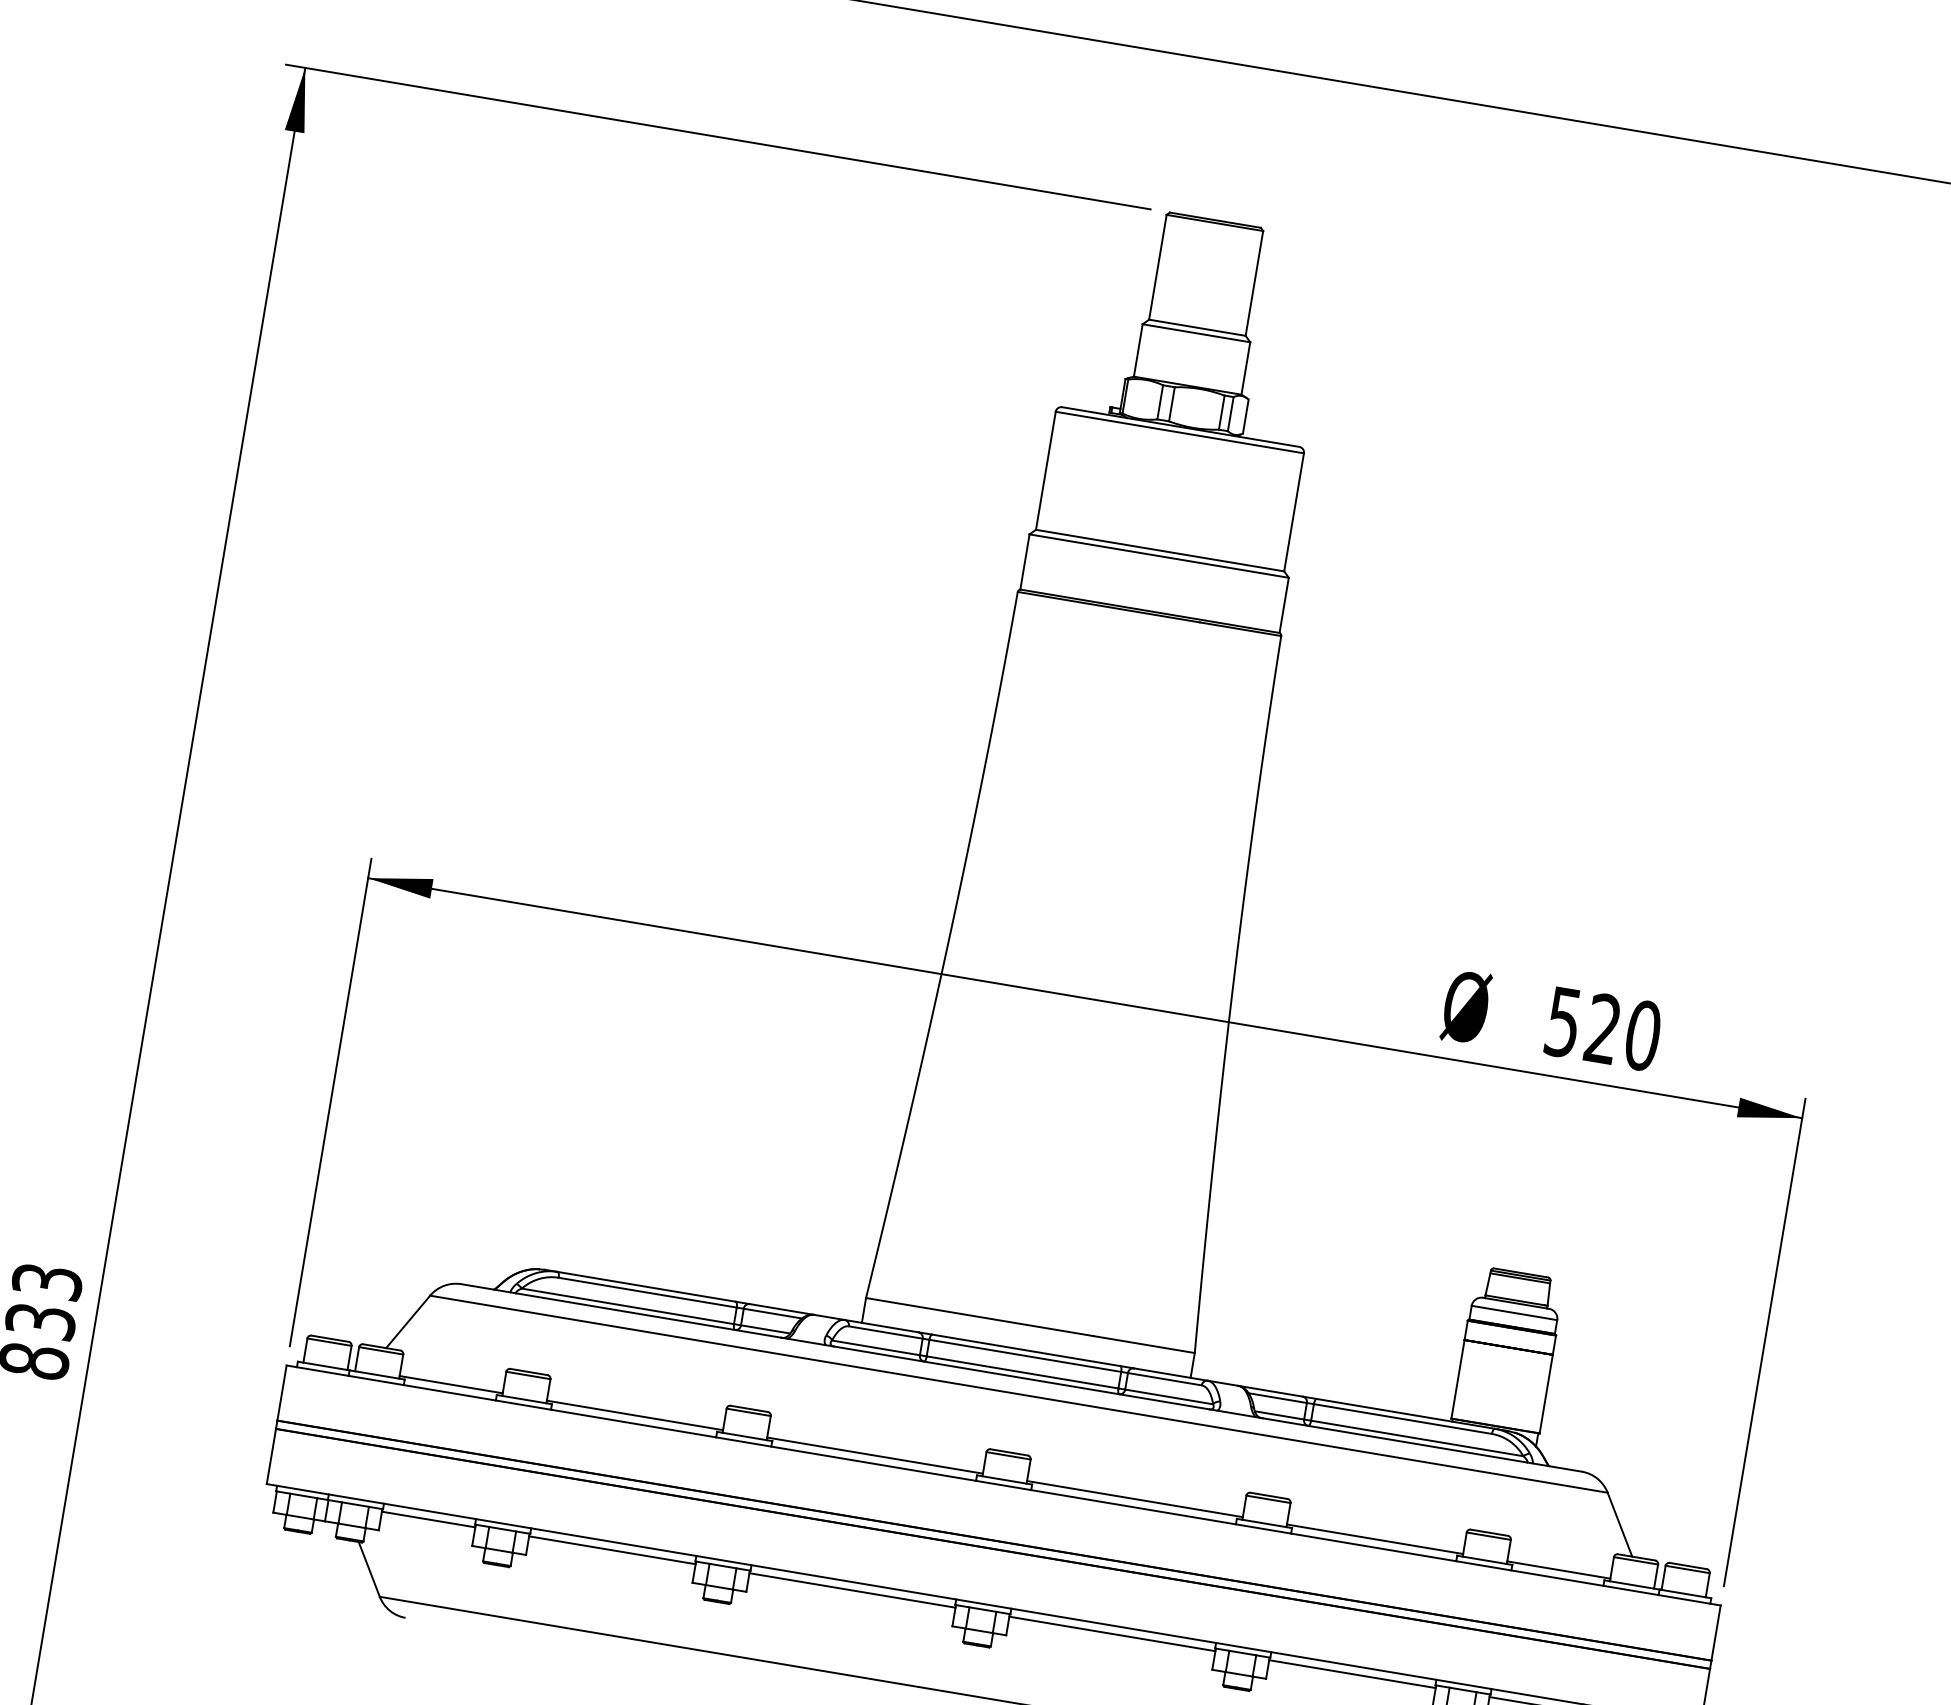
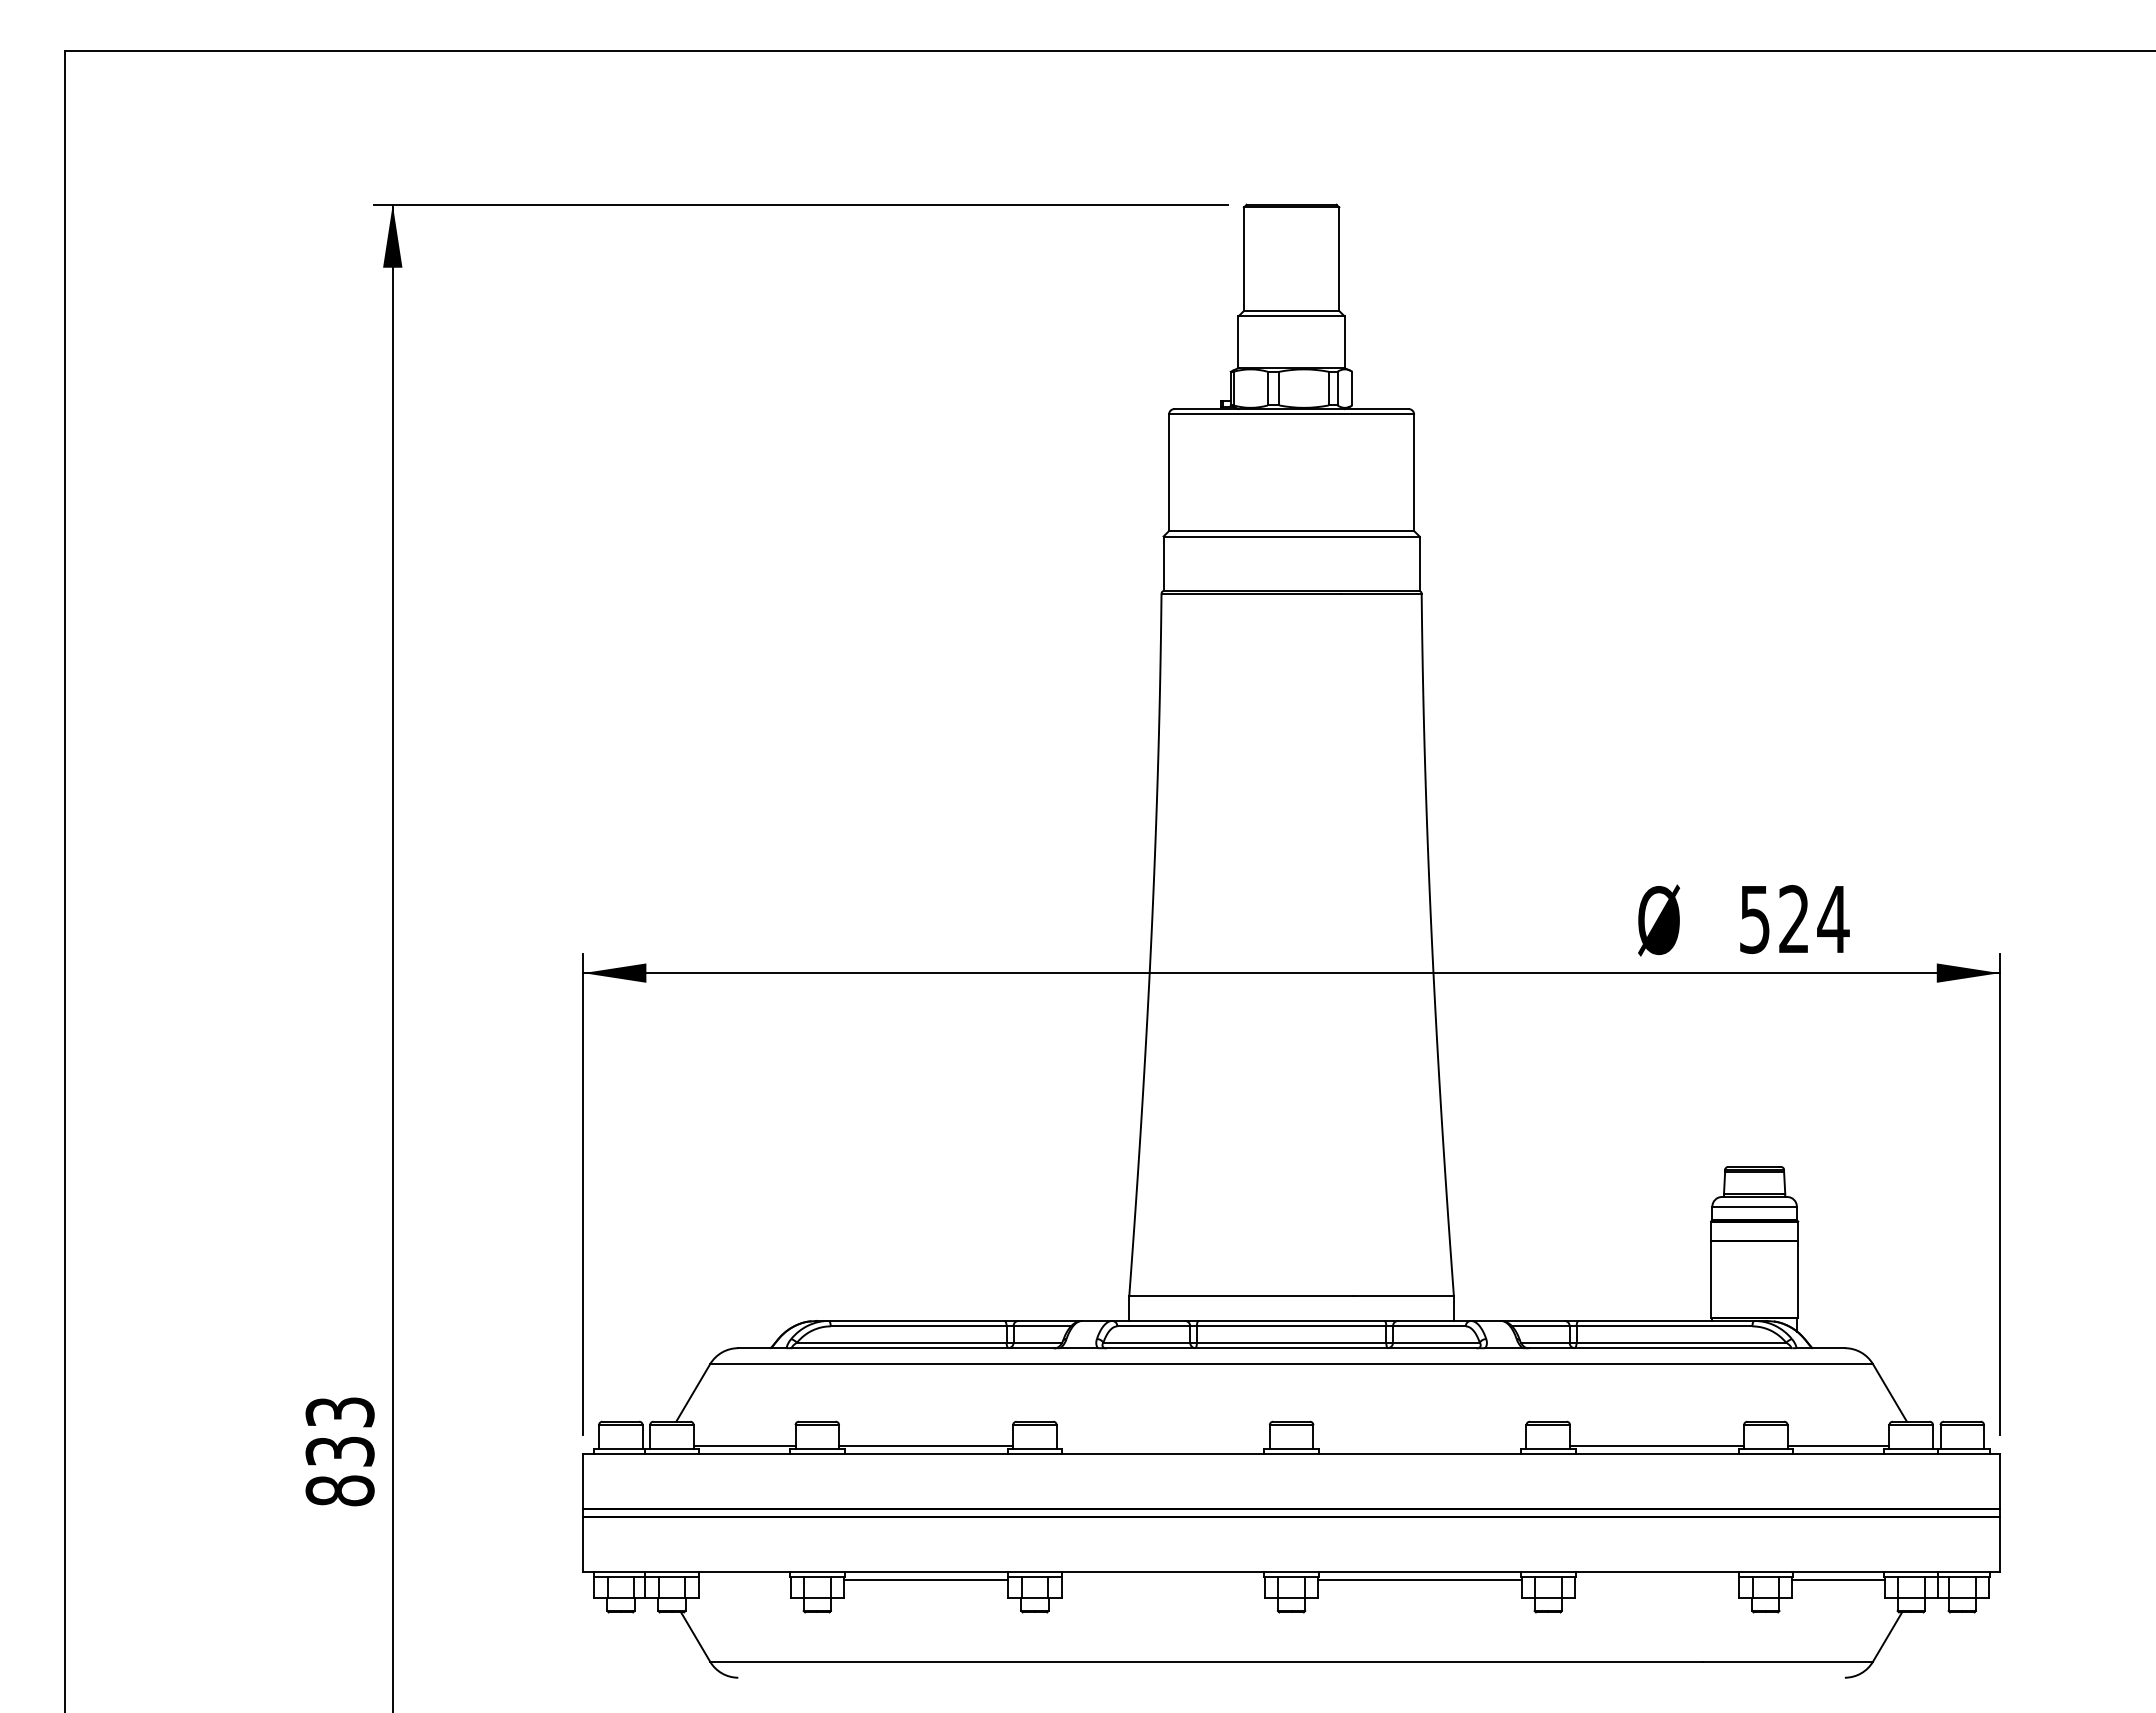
text: (1642, 1035) -> (1833, 919), 520 -> 524
line: (874, 1455) -> (1162, 1446), removed
line: (1134, 1499) -> (1419, 1446), removed
line: (428, 1519) -> (744, 1579), removed
line: (852, 1590) -> (1163, 1579), removed
line: (1351, 1673) -> (1656, 1579), removed

